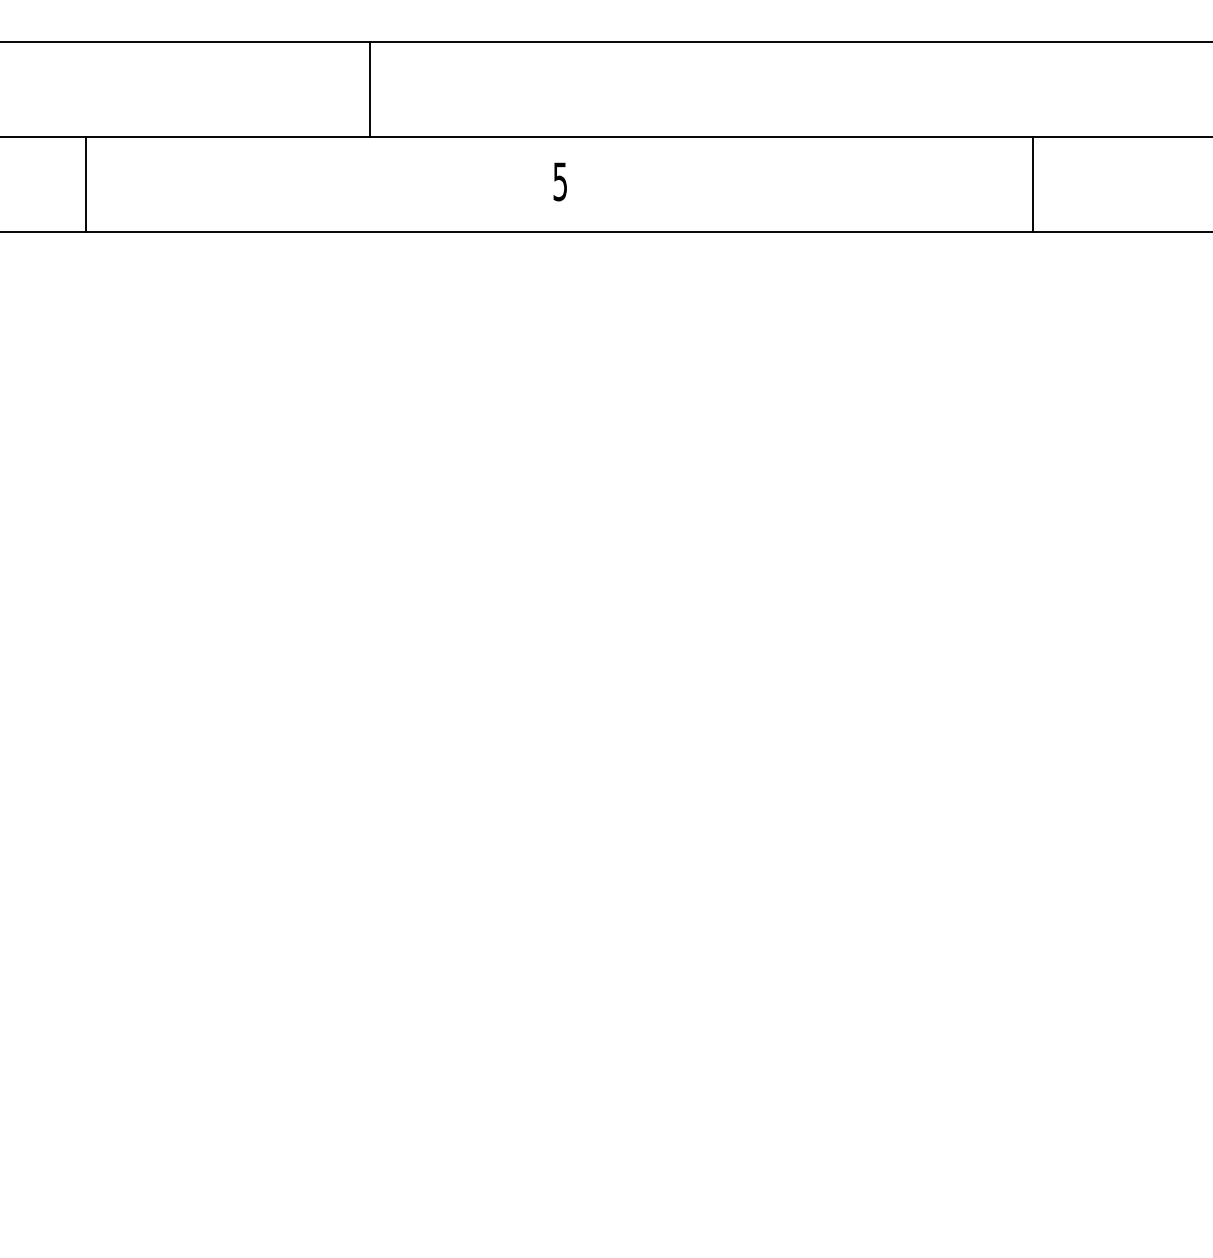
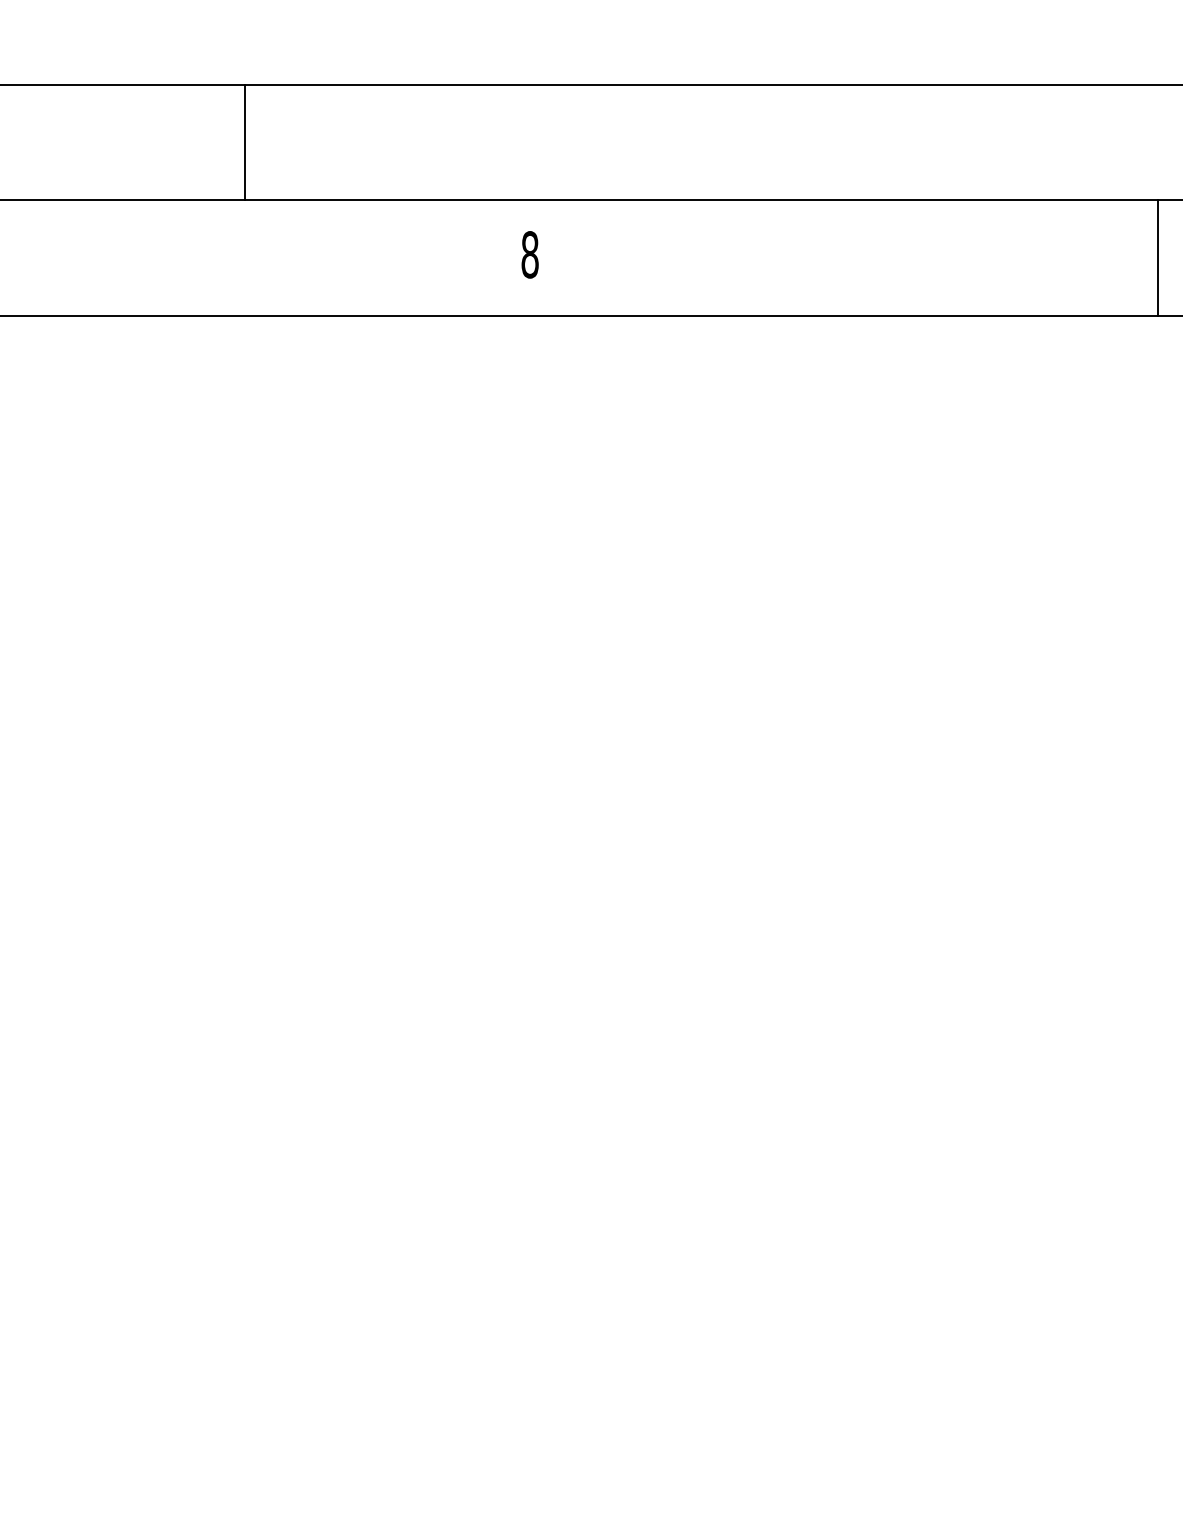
line: (370, 89) -> (245, 142), moved
text: (560, 181) -> (530, 254), 5 -> 8
line: (1033, 183) -> (1158, 256), moved

